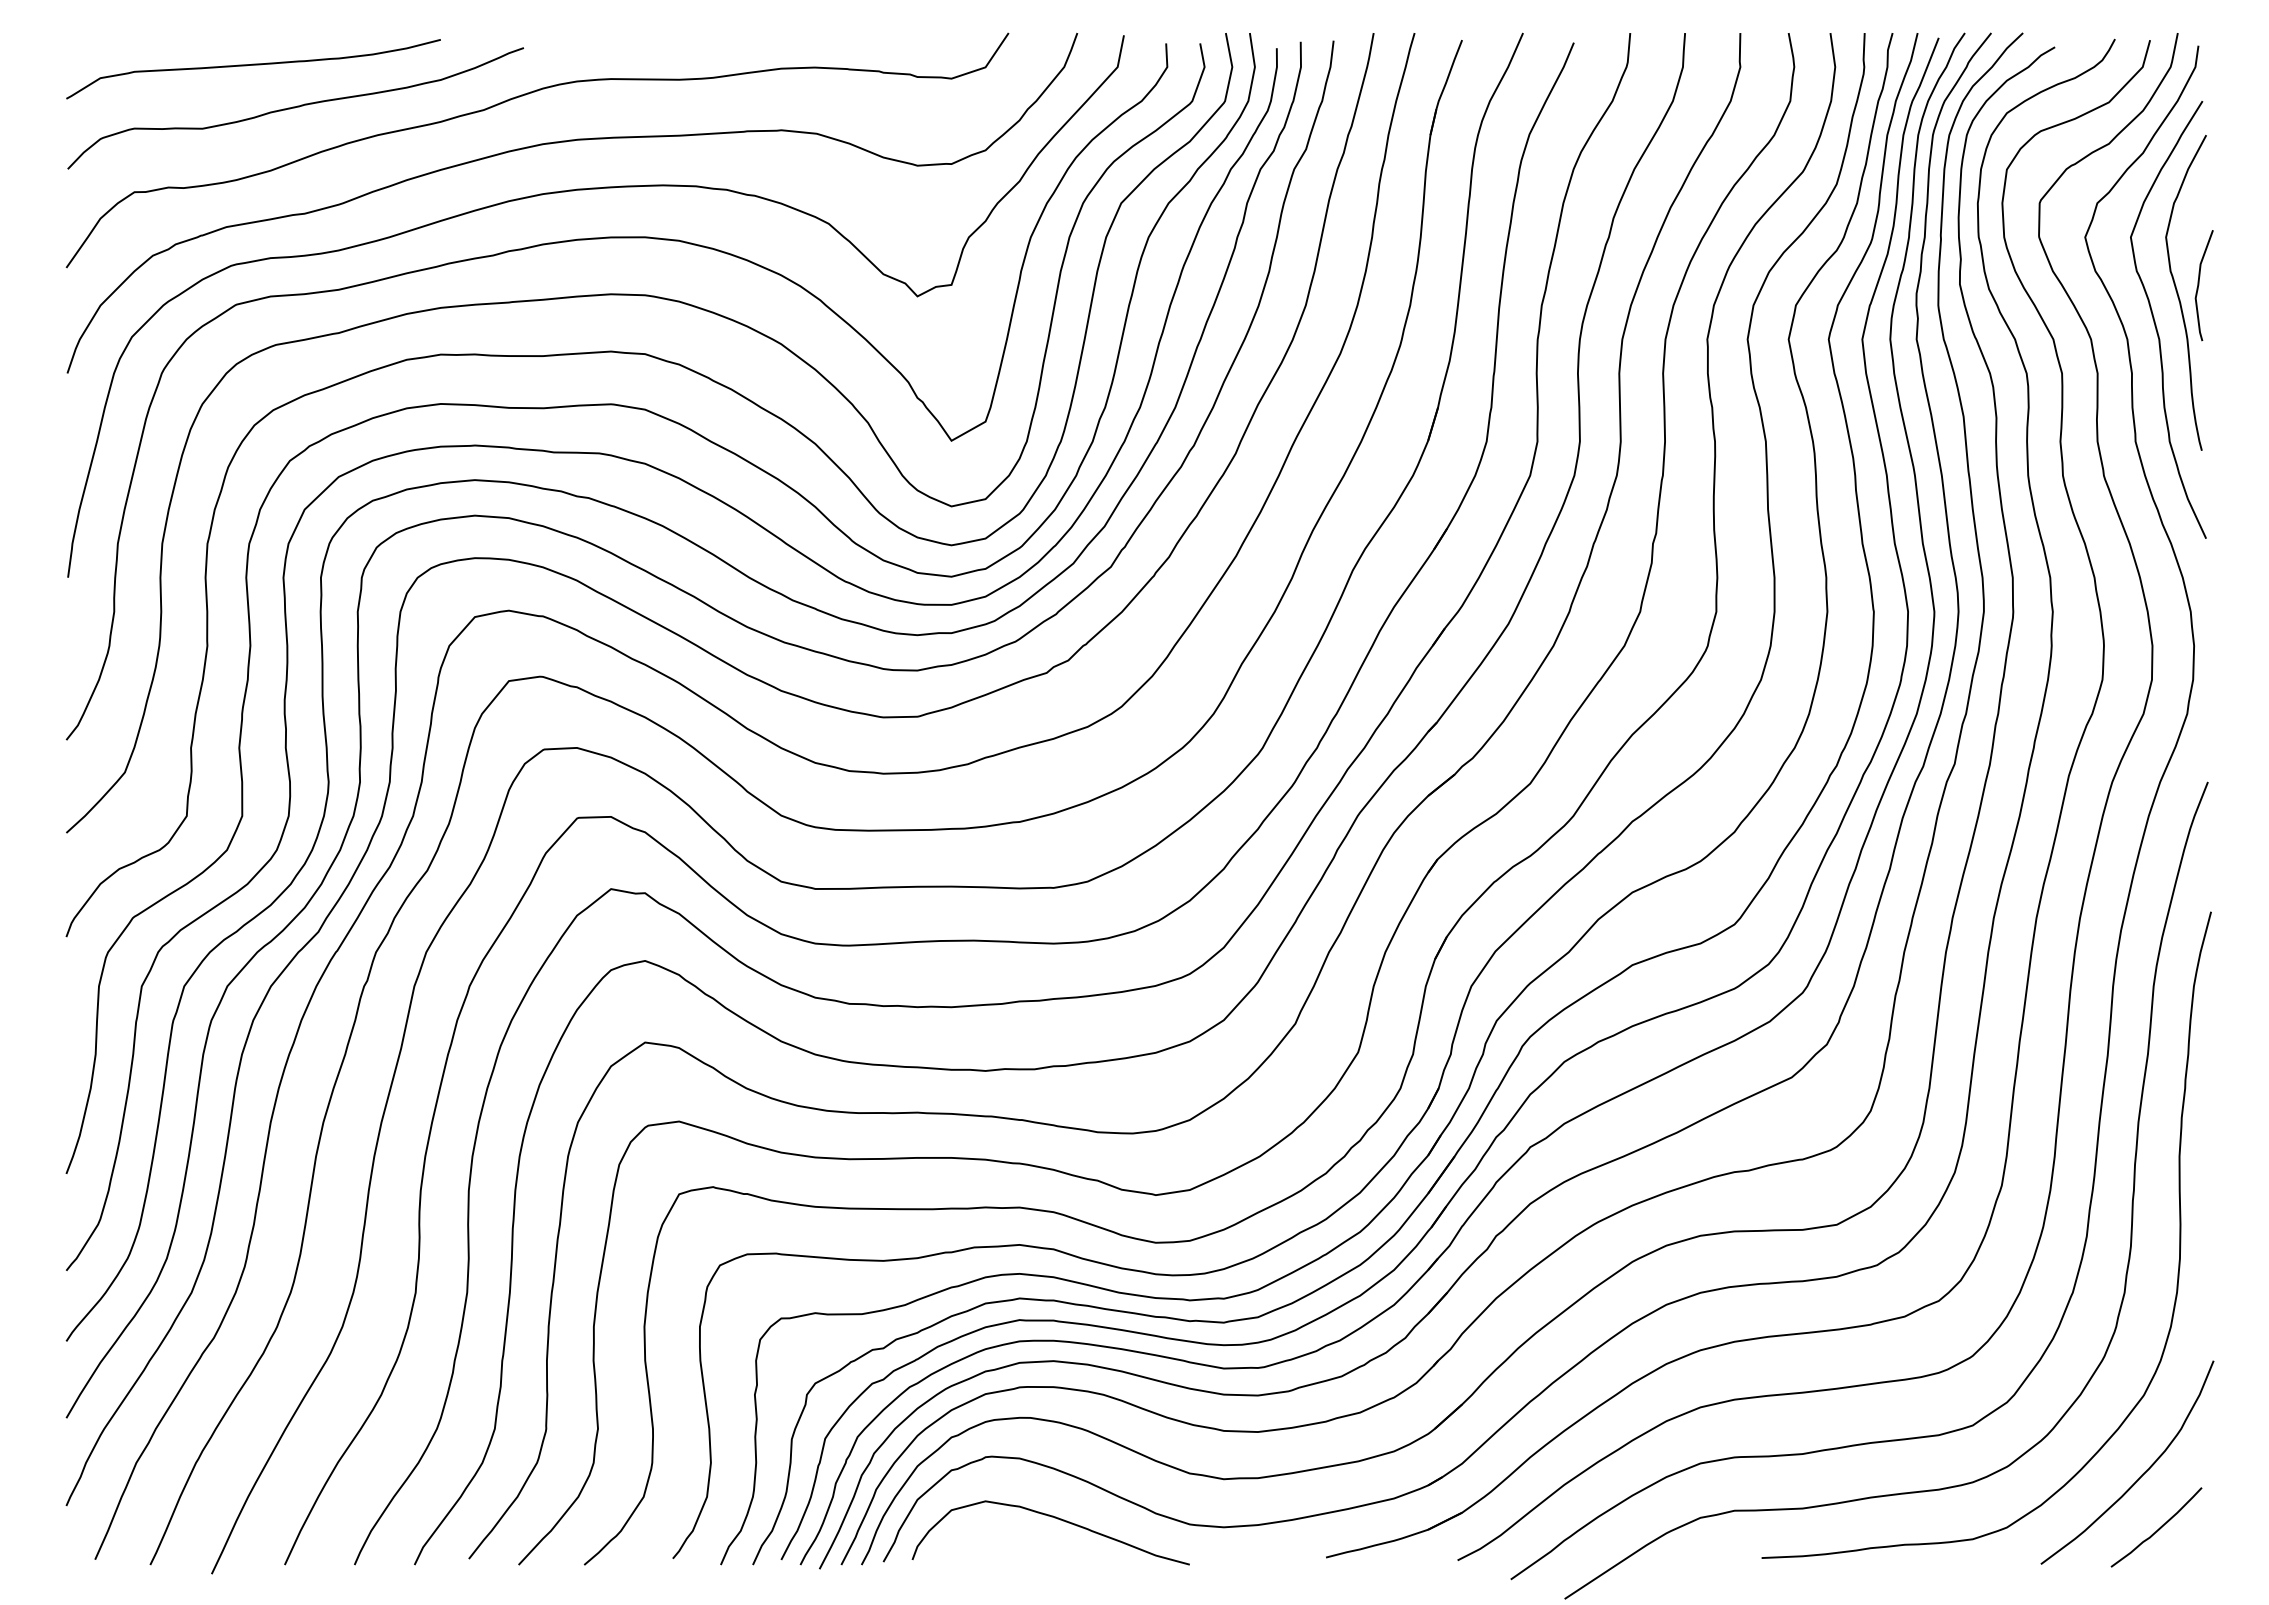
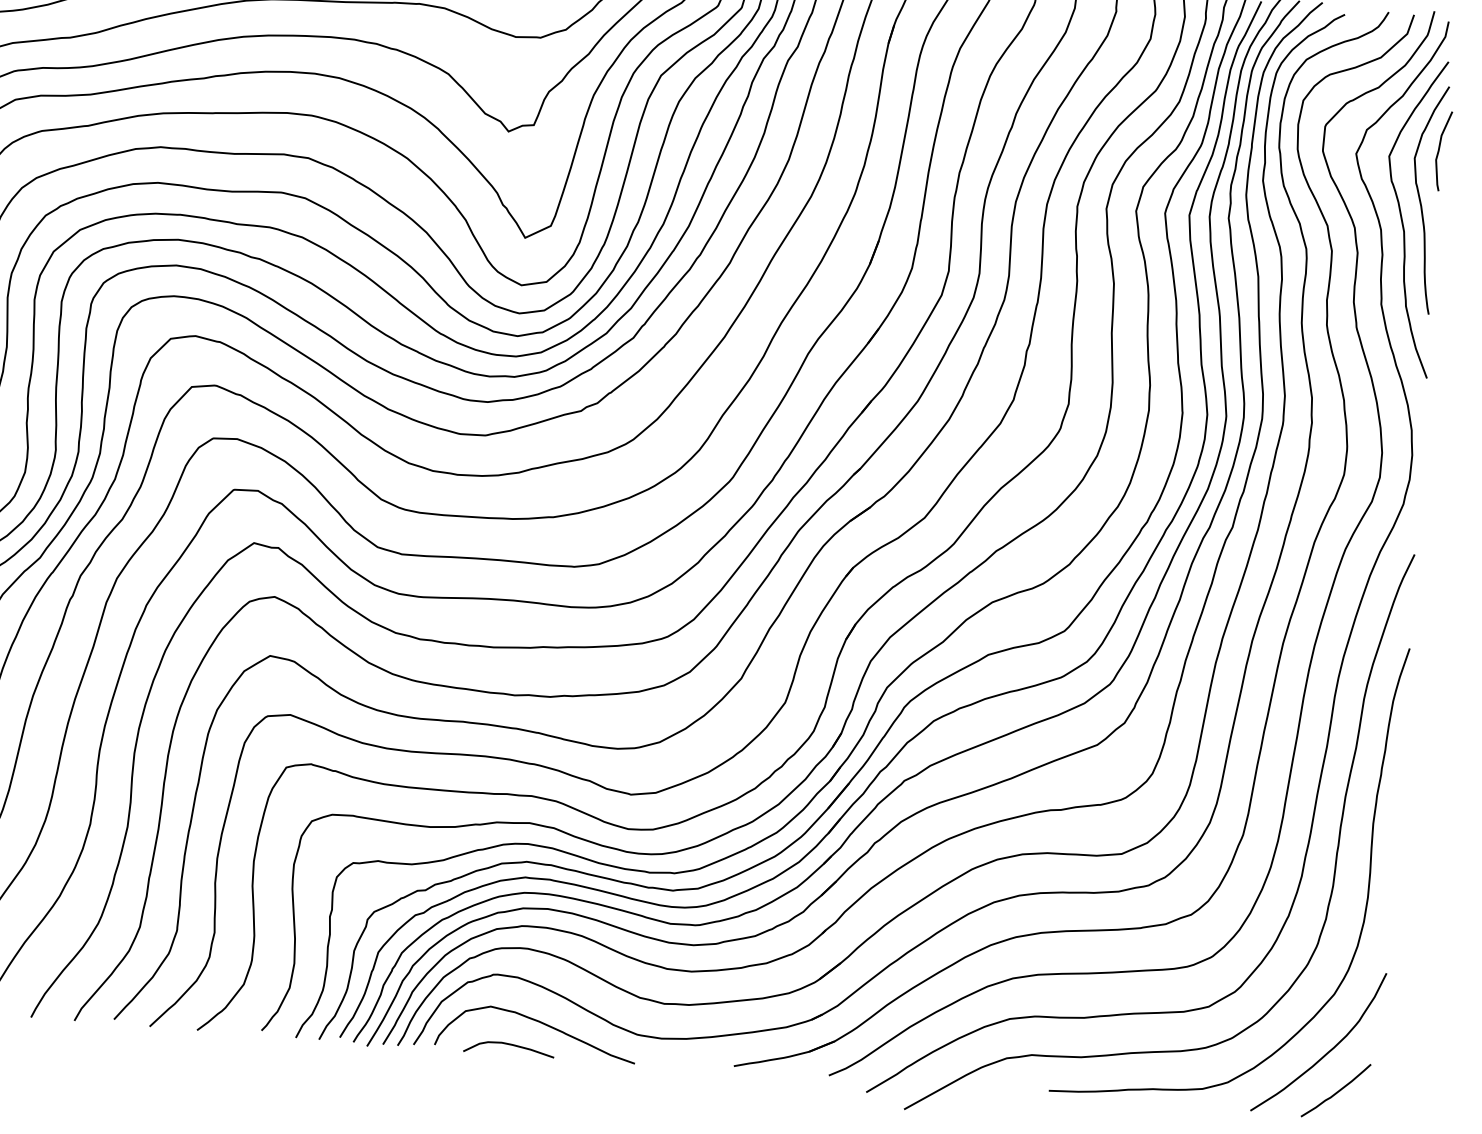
curve: (2199, 285) -> (1439, 150), moved
curve: (1015, 1552) -> (509, 1045), added

